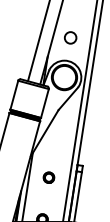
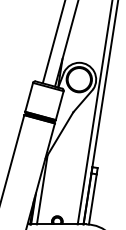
circle: (70, 37) -> (85, 39), removed
part: (48, 177) -> (63, 179), removed

